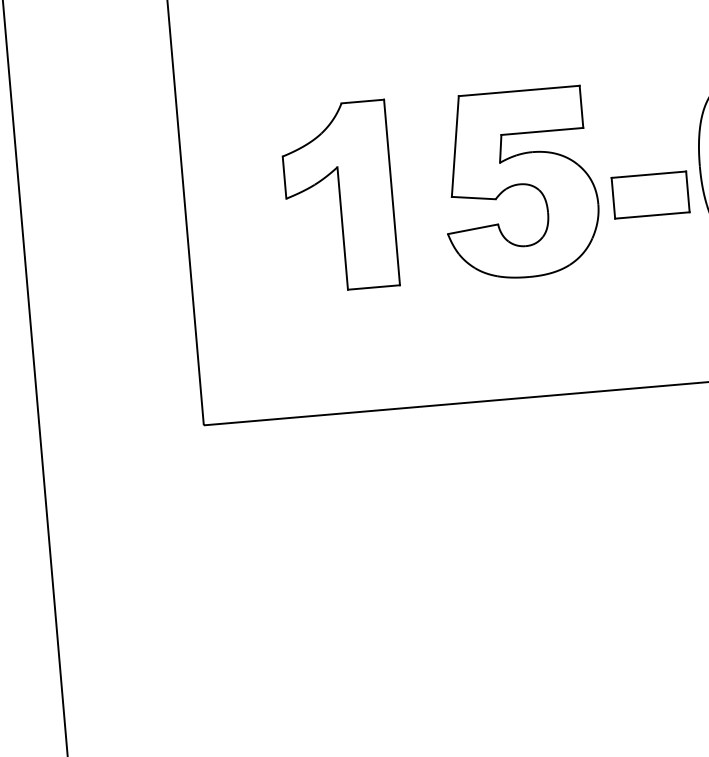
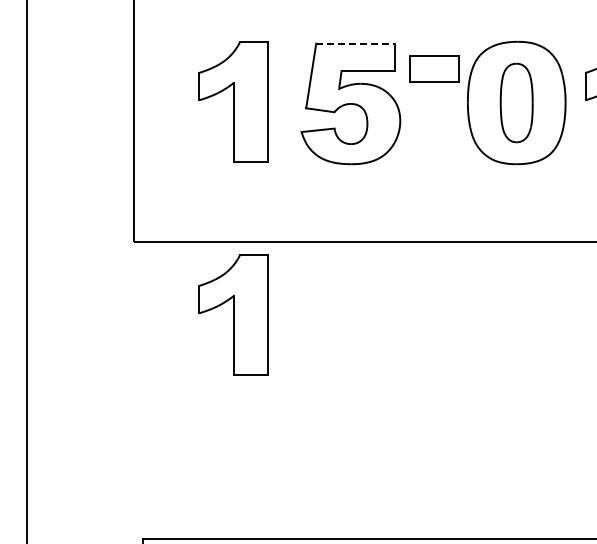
line: (520, 90) -> (356, 43), solid -> dashed
part: (650, 194) -> (434, 68), moved
part: (367, 523) -> (233, 314), added

